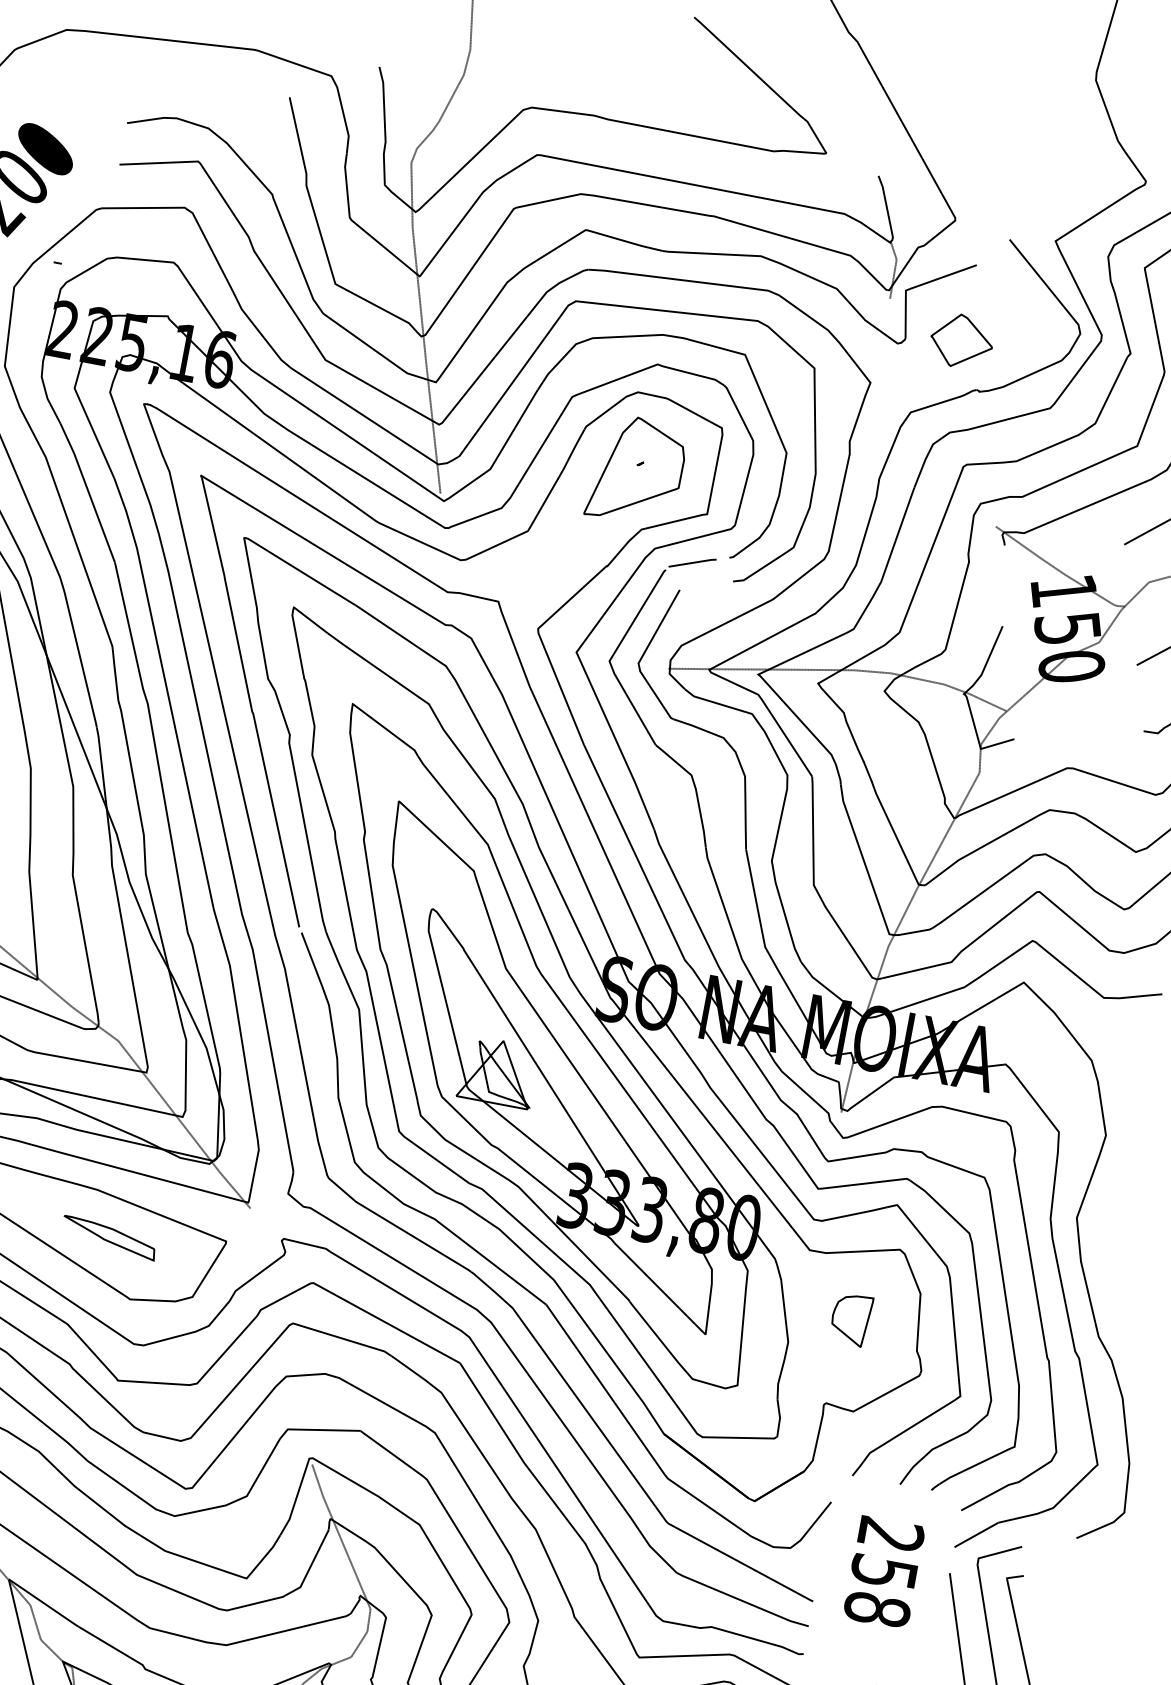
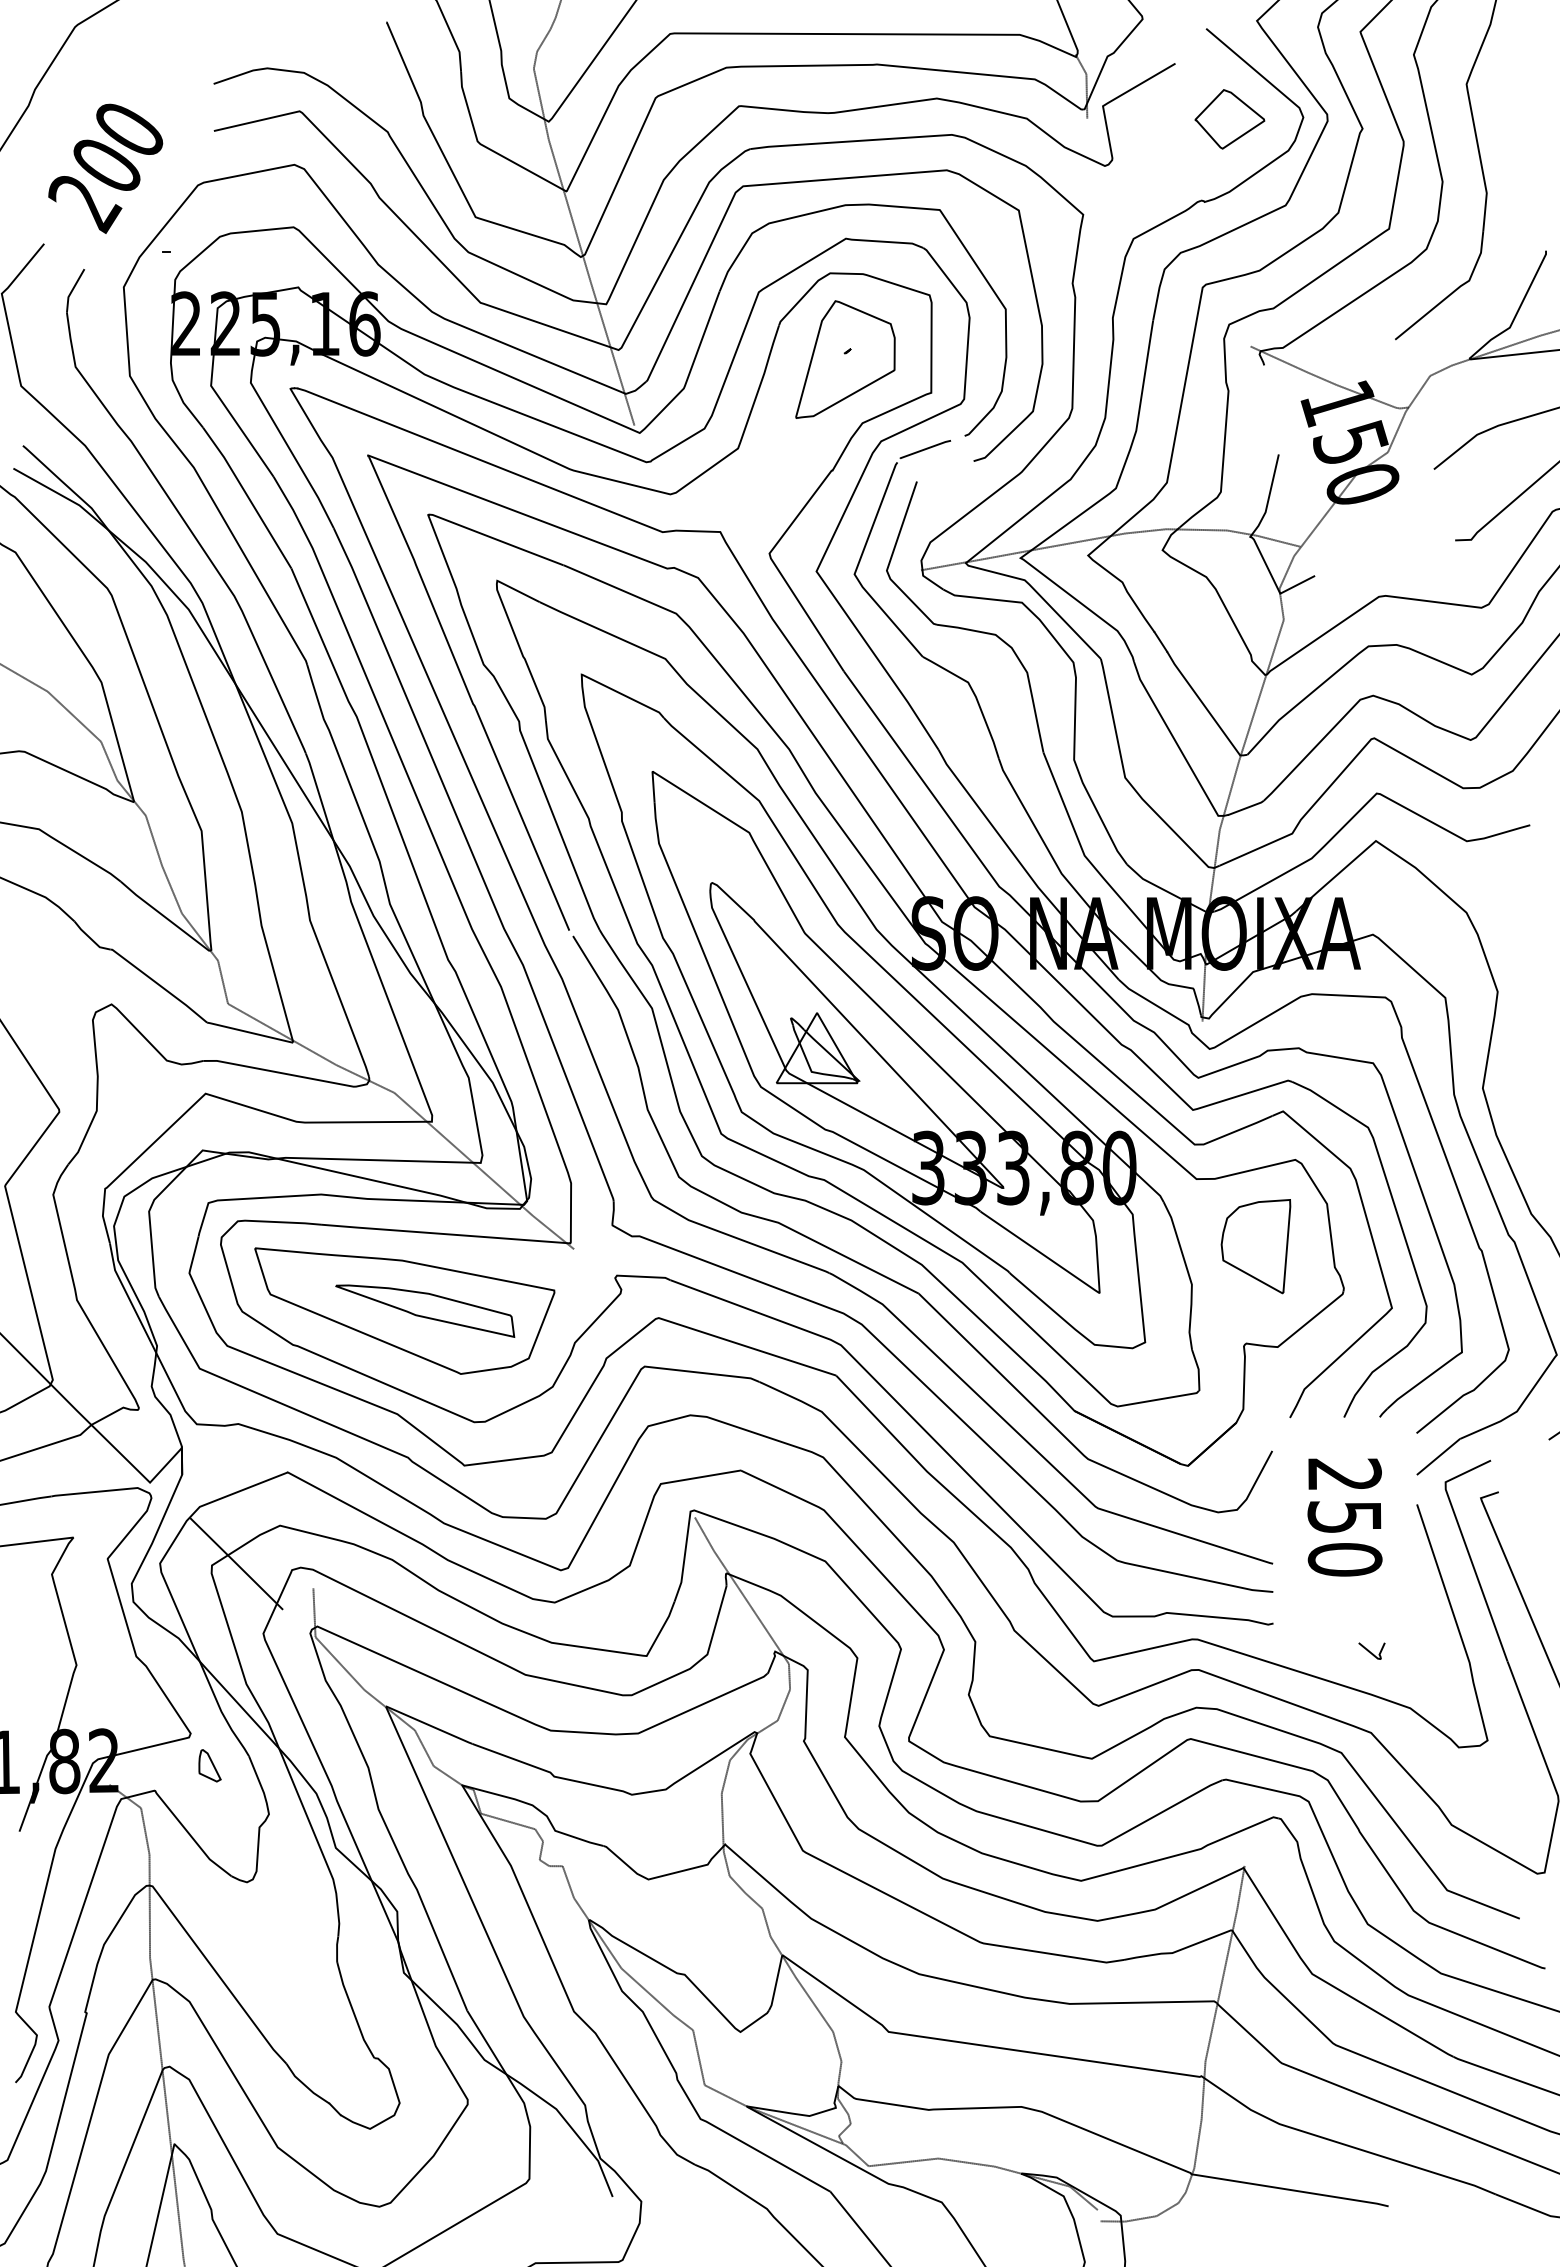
part: (961, 341) -> (1229, 119), moved
part: (109, 1237) -> (425, 1310), size x1.67
part: (850, 1319) -> (1255, 1246), size x1.67
text: (877, 1609) -> (1345, 1559), 258 -> 250

